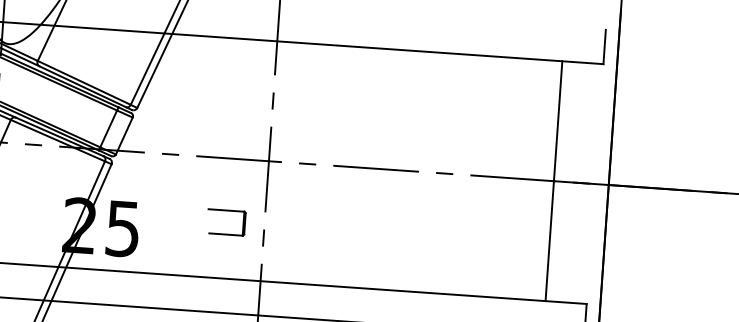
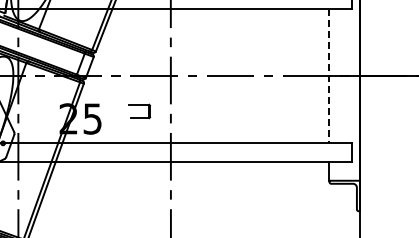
line: (554, 180) -> (329, 75), solid -> dashed
part: (226, 222) -> (139, 111), moved

